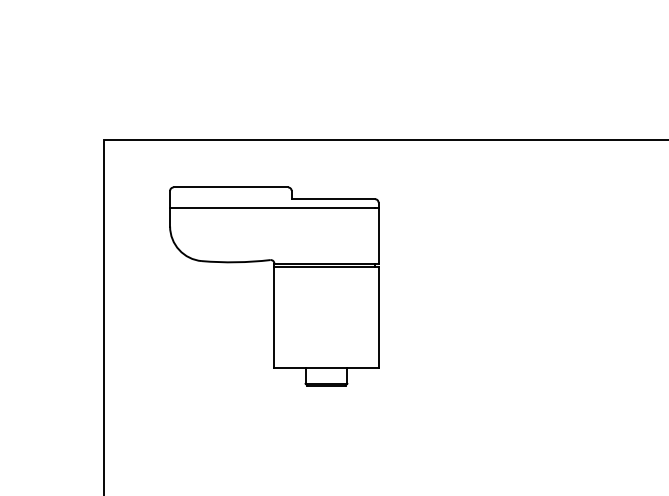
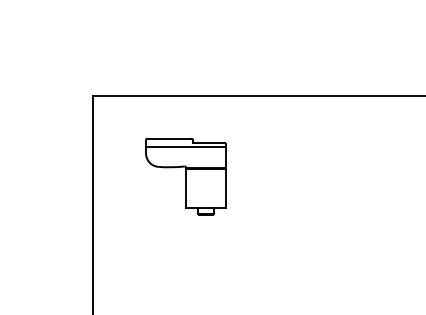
part: (273, 286) -> (185, 176), size x0.7

